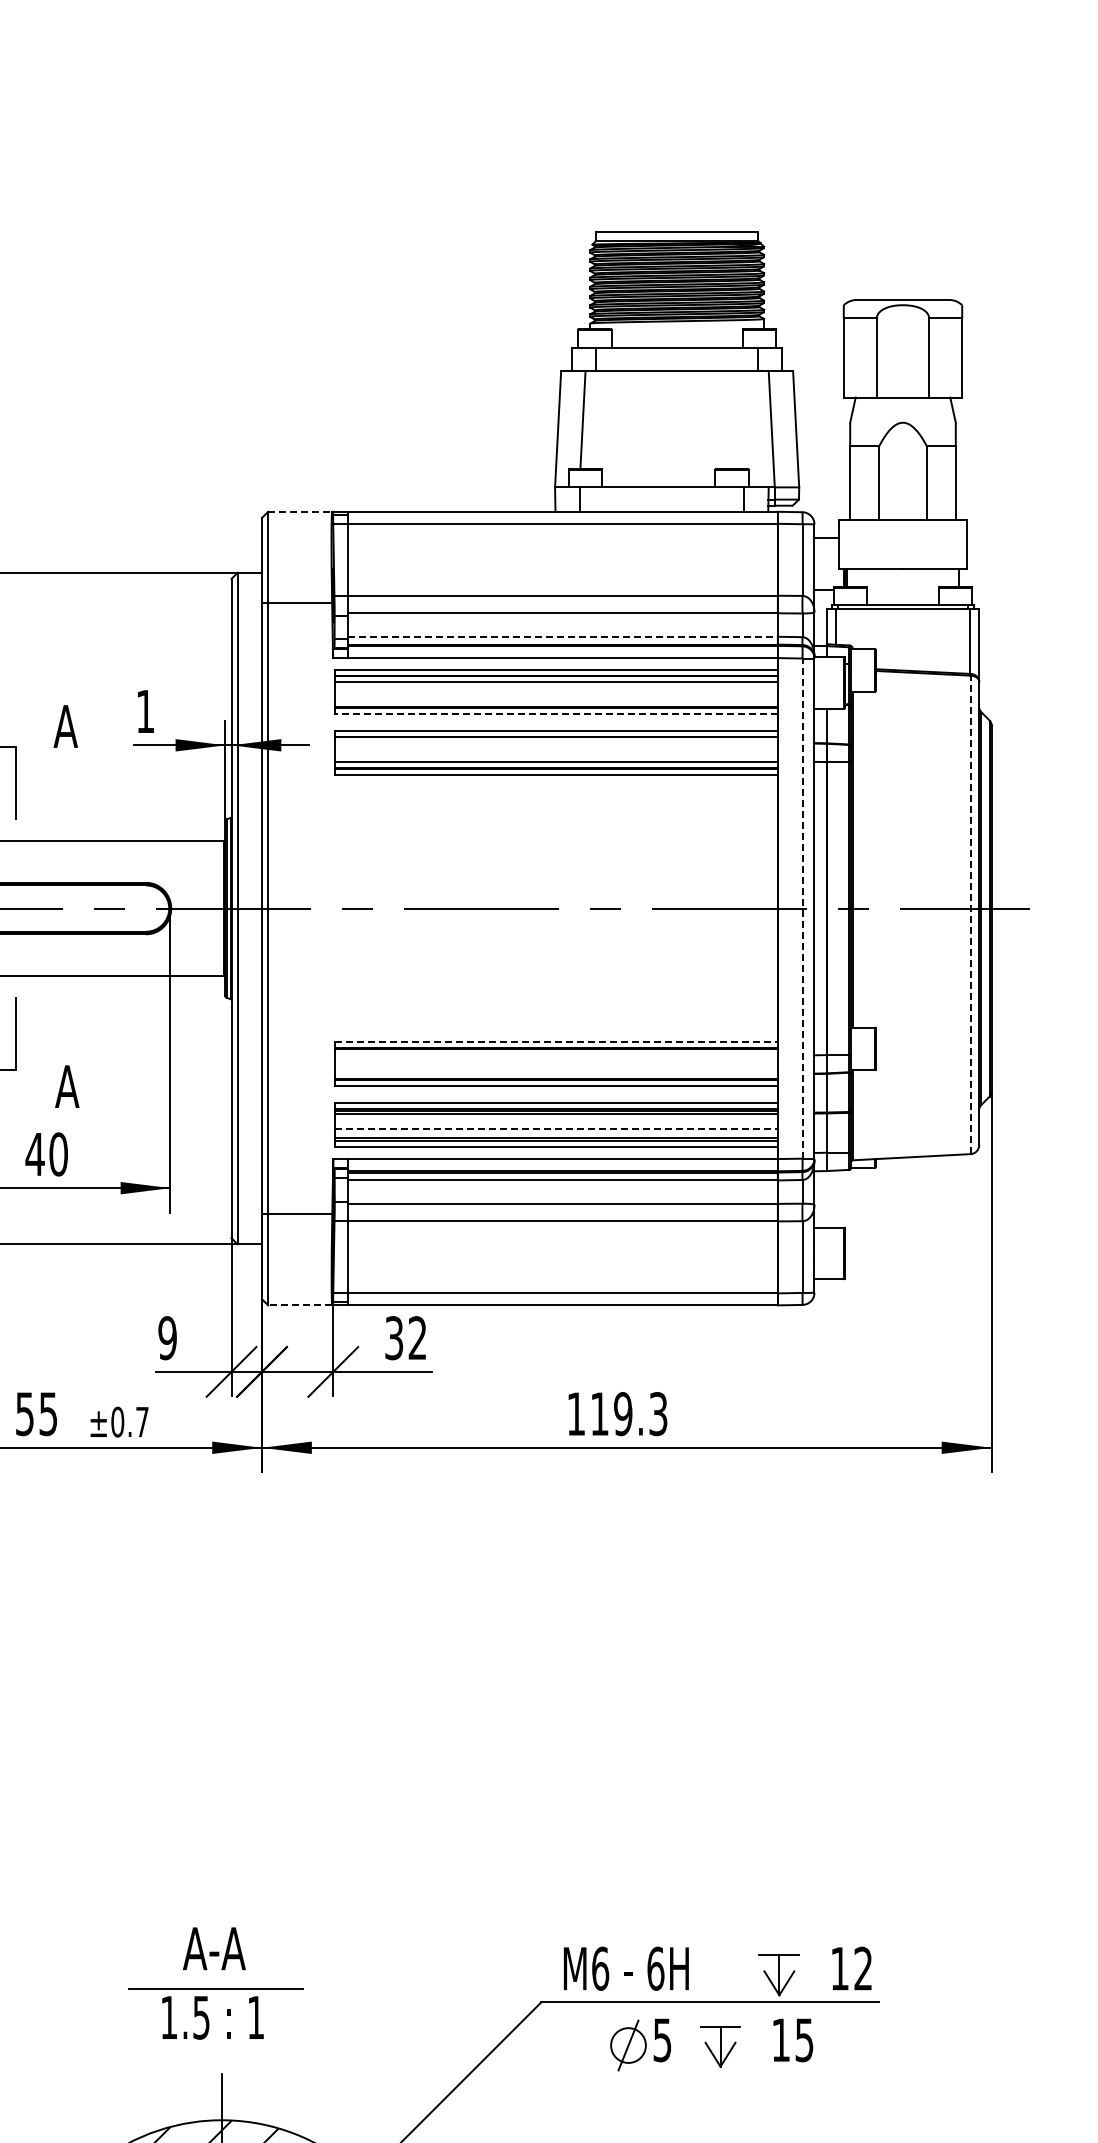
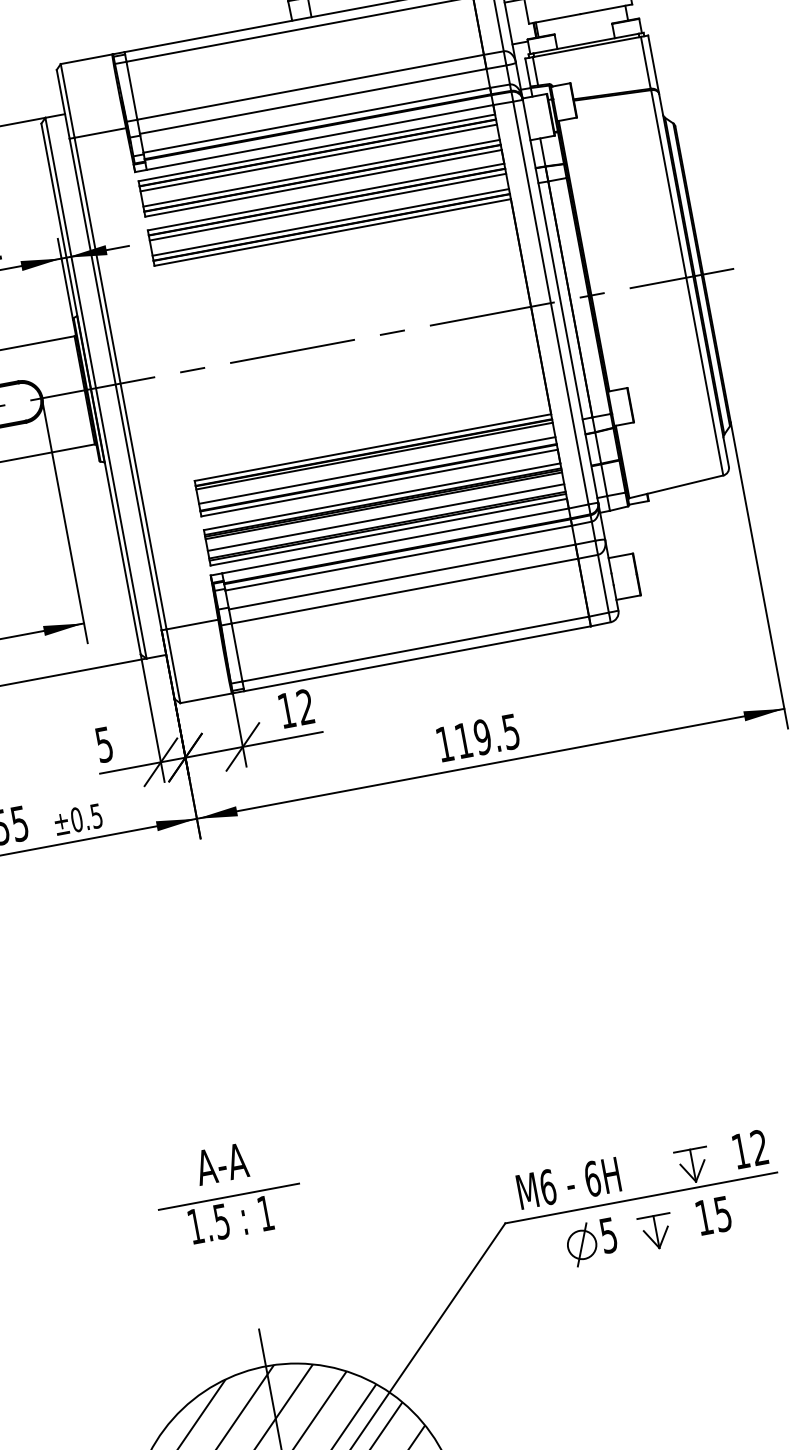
line: (300, 511) -> (86, 58), dashed -> solid
line: (563, 636) -> (317, 119), dashed -> solid
line: (556, 701) -> (321, 173), added
line: (556, 713) -> (323, 183), dashed -> solid
line: (556, 743) -> (327, 207), added
line: (802, 908) -> (550, 303), dashed -> solid
line: (970, 914) -> (687, 282), dashed -> solid
line: (557, 1042) -> (373, 447), dashed -> solid
line: (556, 1052) -> (374, 456), added
line: (556, 1070) -> (377, 470), added
line: (557, 1128) -> (386, 517), dashed -> solid
line: (299, 1305) -> (205, 698), dashed -> solid
text: (167, 1338) -> (104, 744), 9 -> 5
text: (394, 1338) -> (287, 710), 32 -> 12
text: (658, 1413) -> (511, 731), 119.3 -> 119.5
text: (142, 1422) -> (96, 816), ±0.7 -> ±0.5
part: (215, 1983) -> (227, 1191), moved

